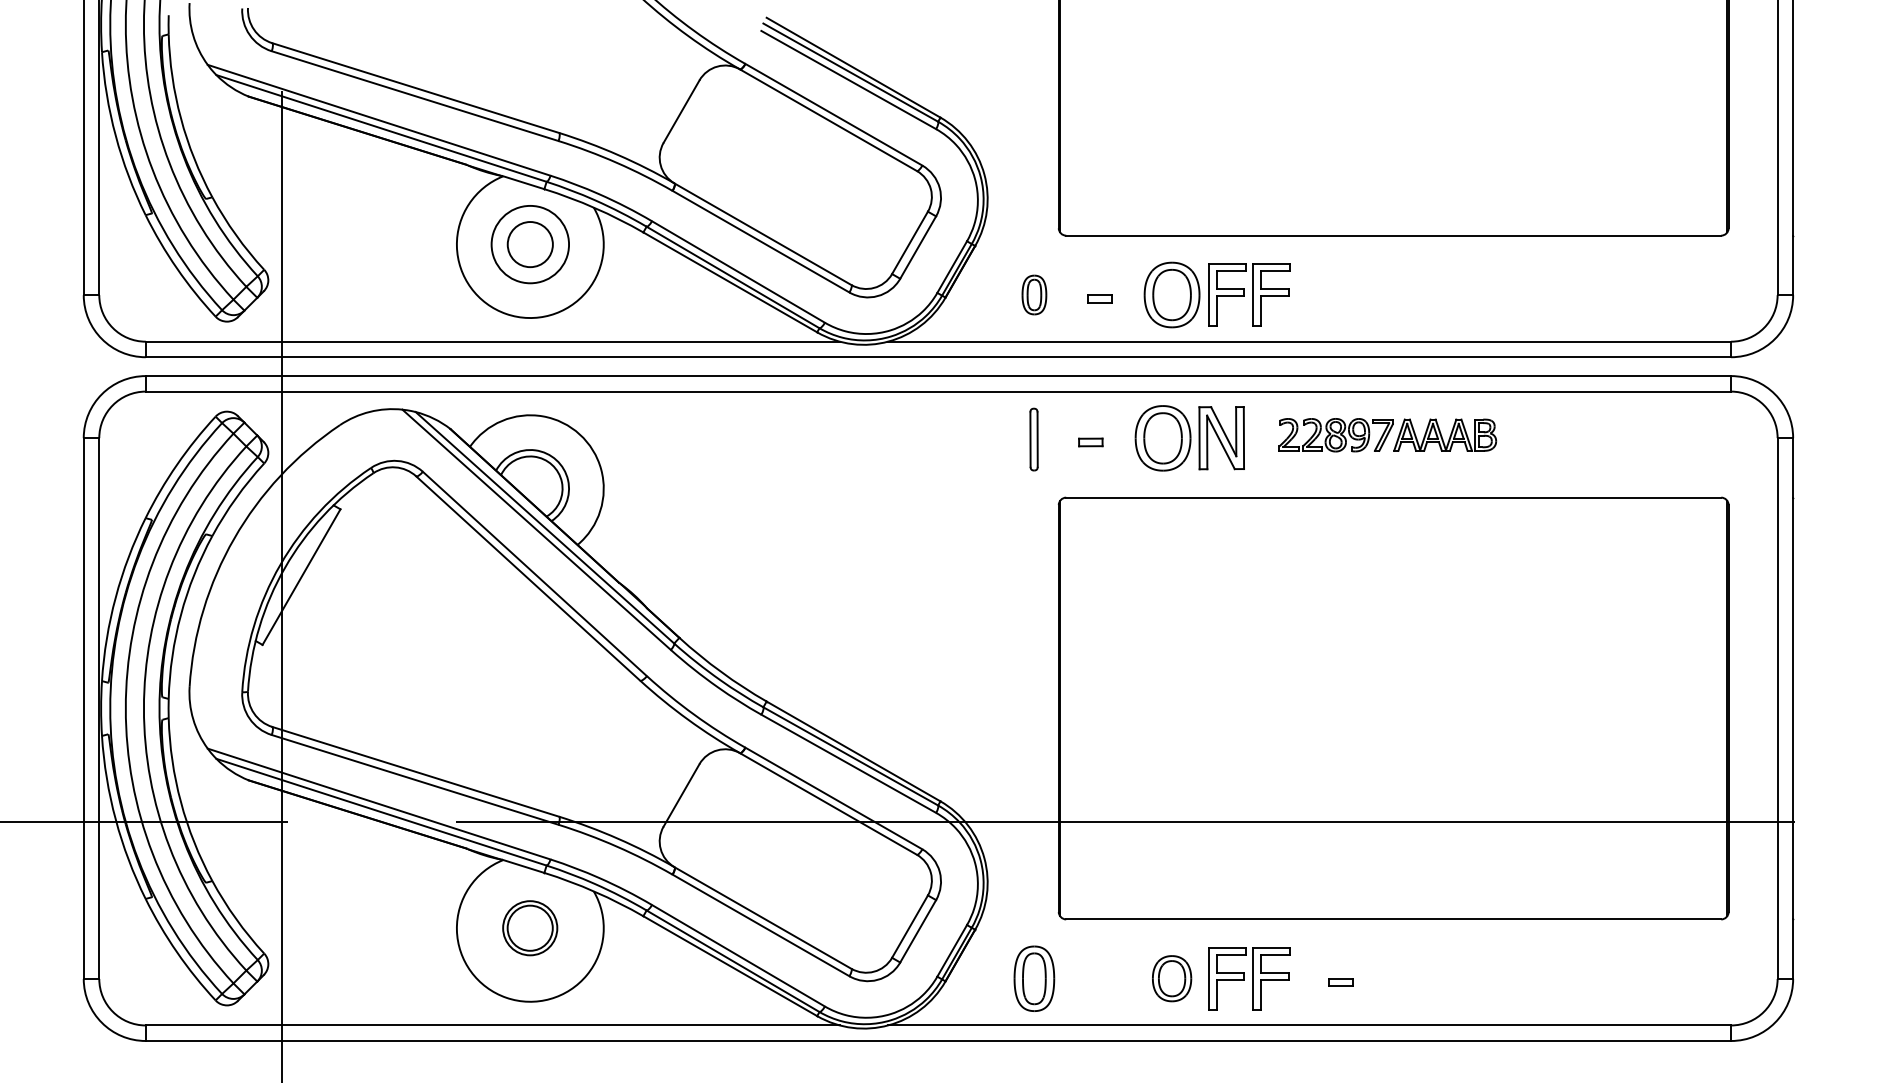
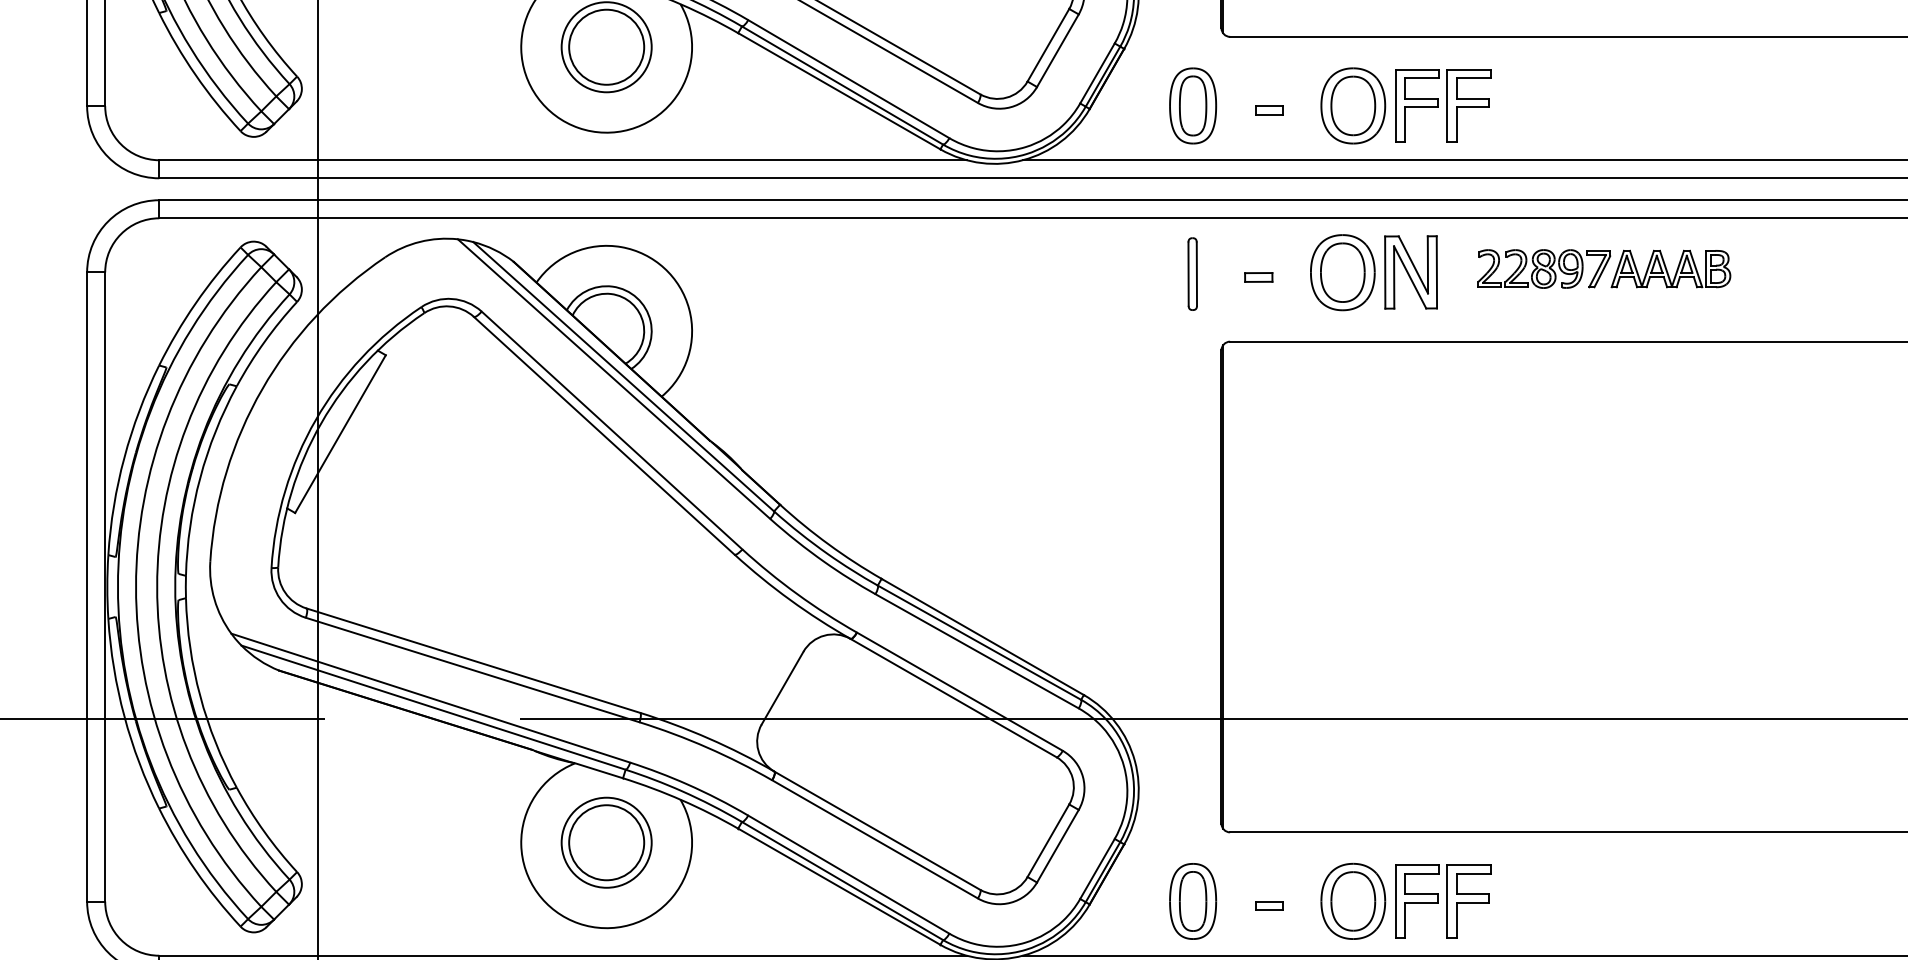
circle: (530, 244) -> (606, 47), size x1.43
part: (1034, 294) -> (1193, 105), size x1.67
part: (529, 927) -> (605, 841), size x1.43
part: (1171, 978) -> (1352, 901), size x1.43
part: (1340, 982) -> (1268, 905), moved

